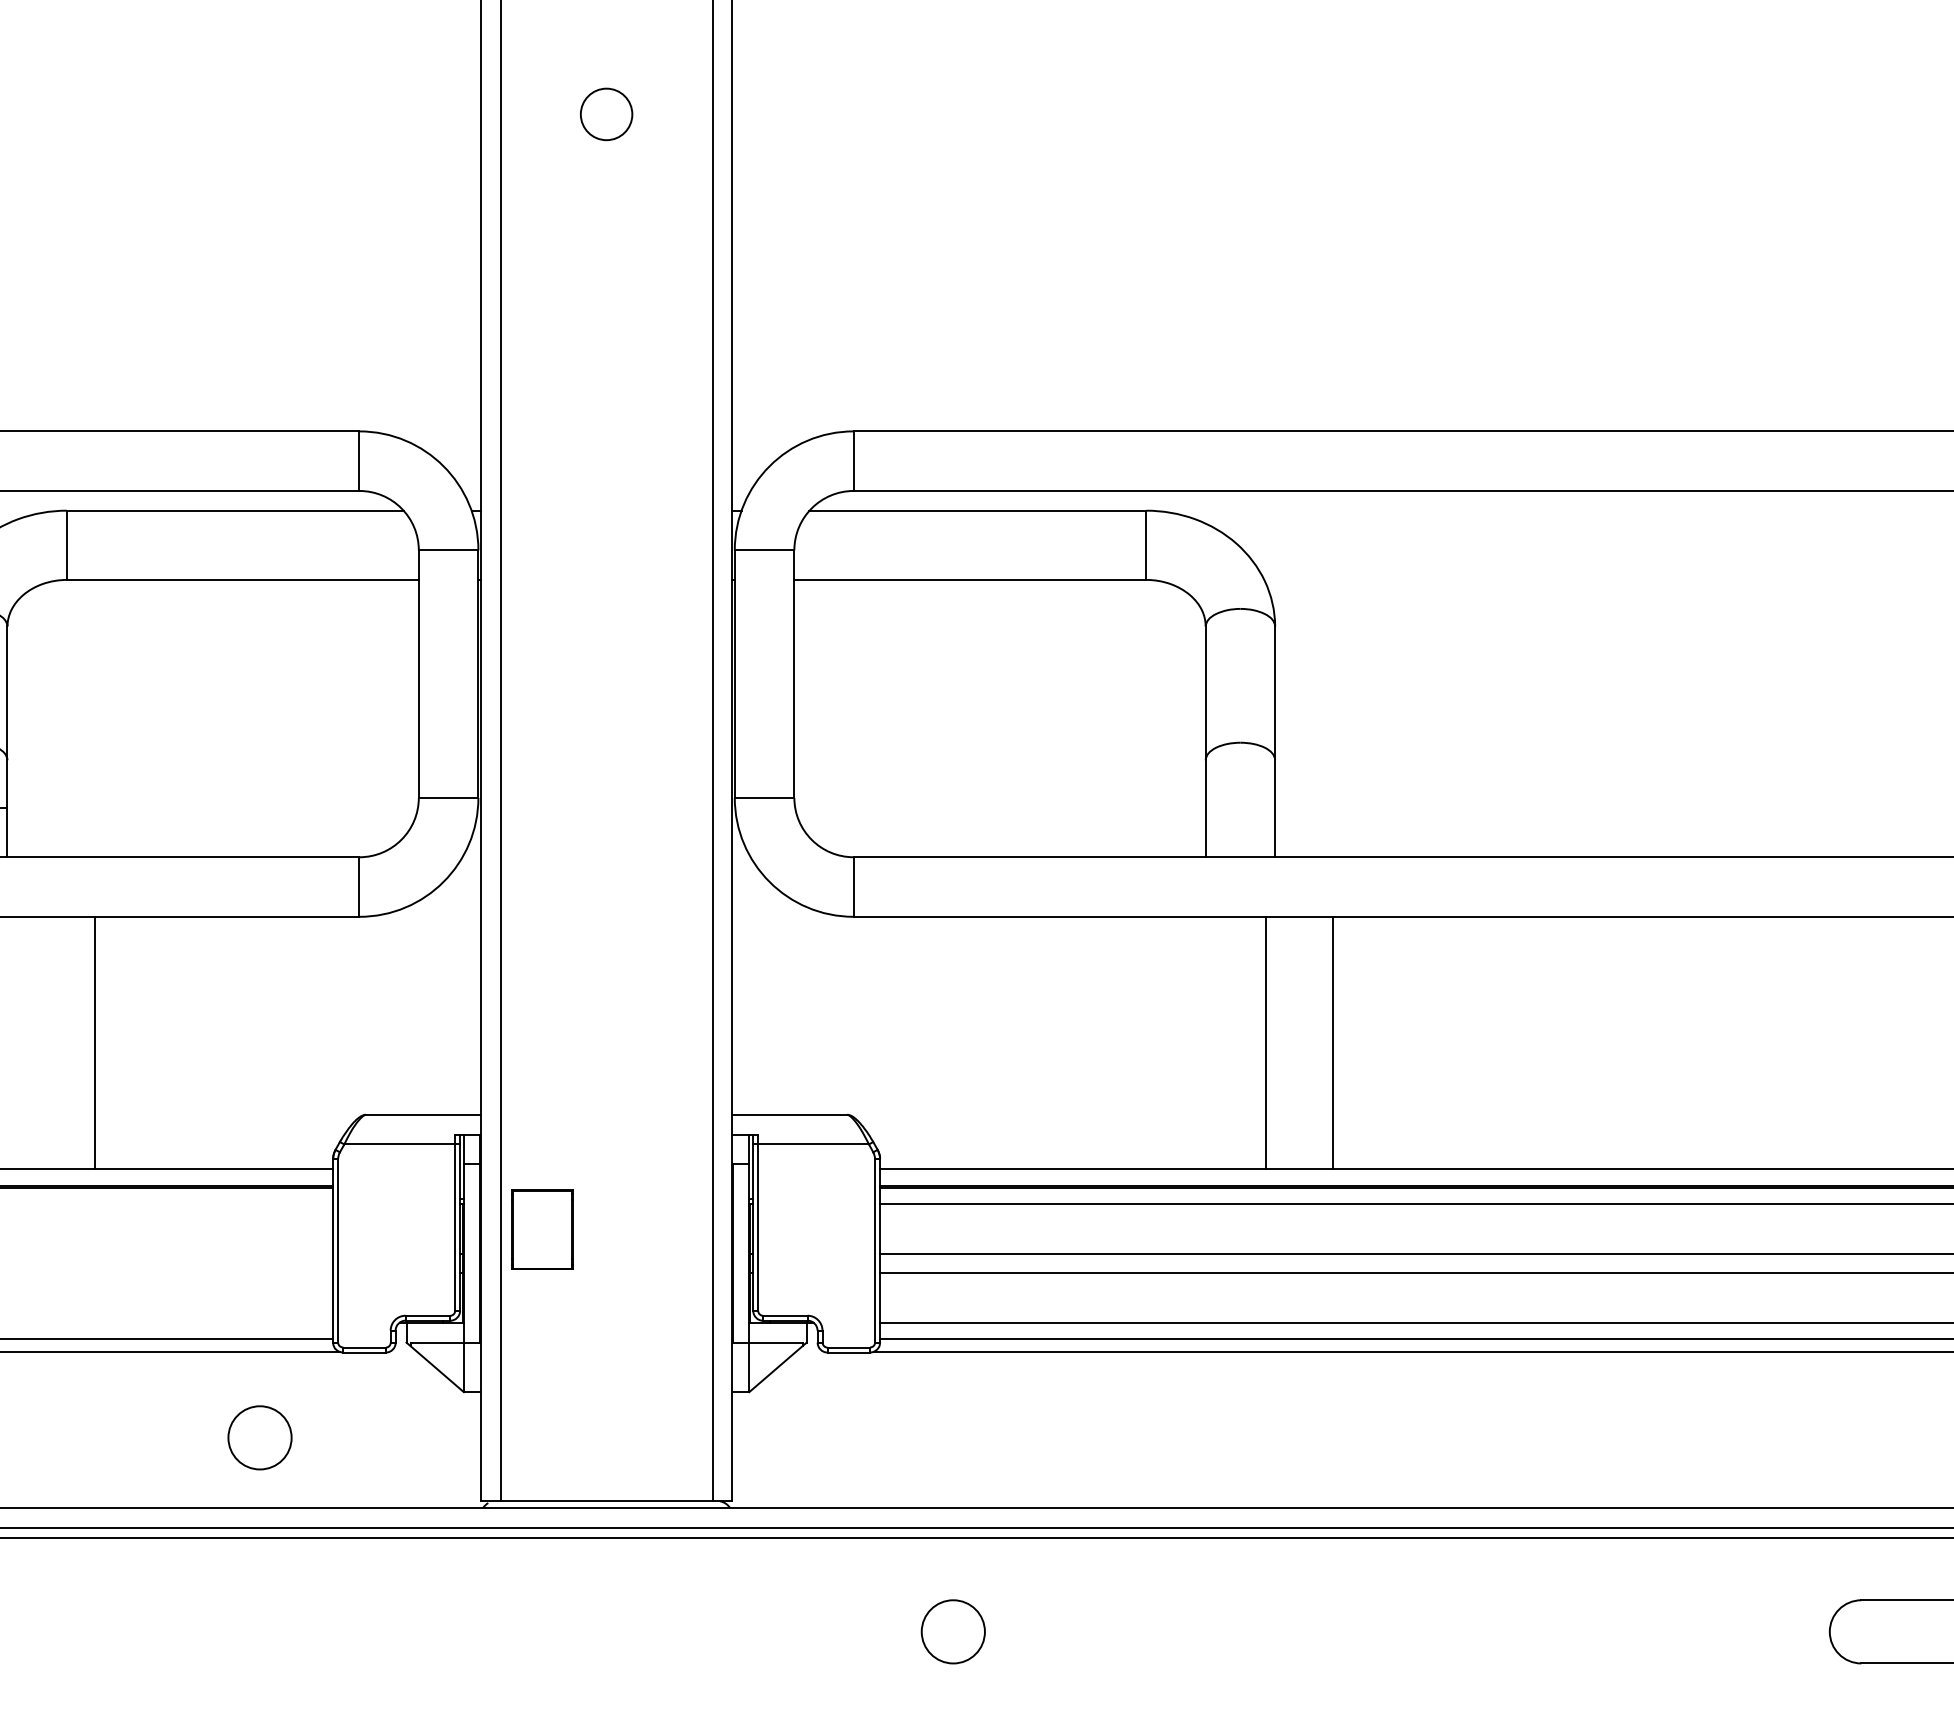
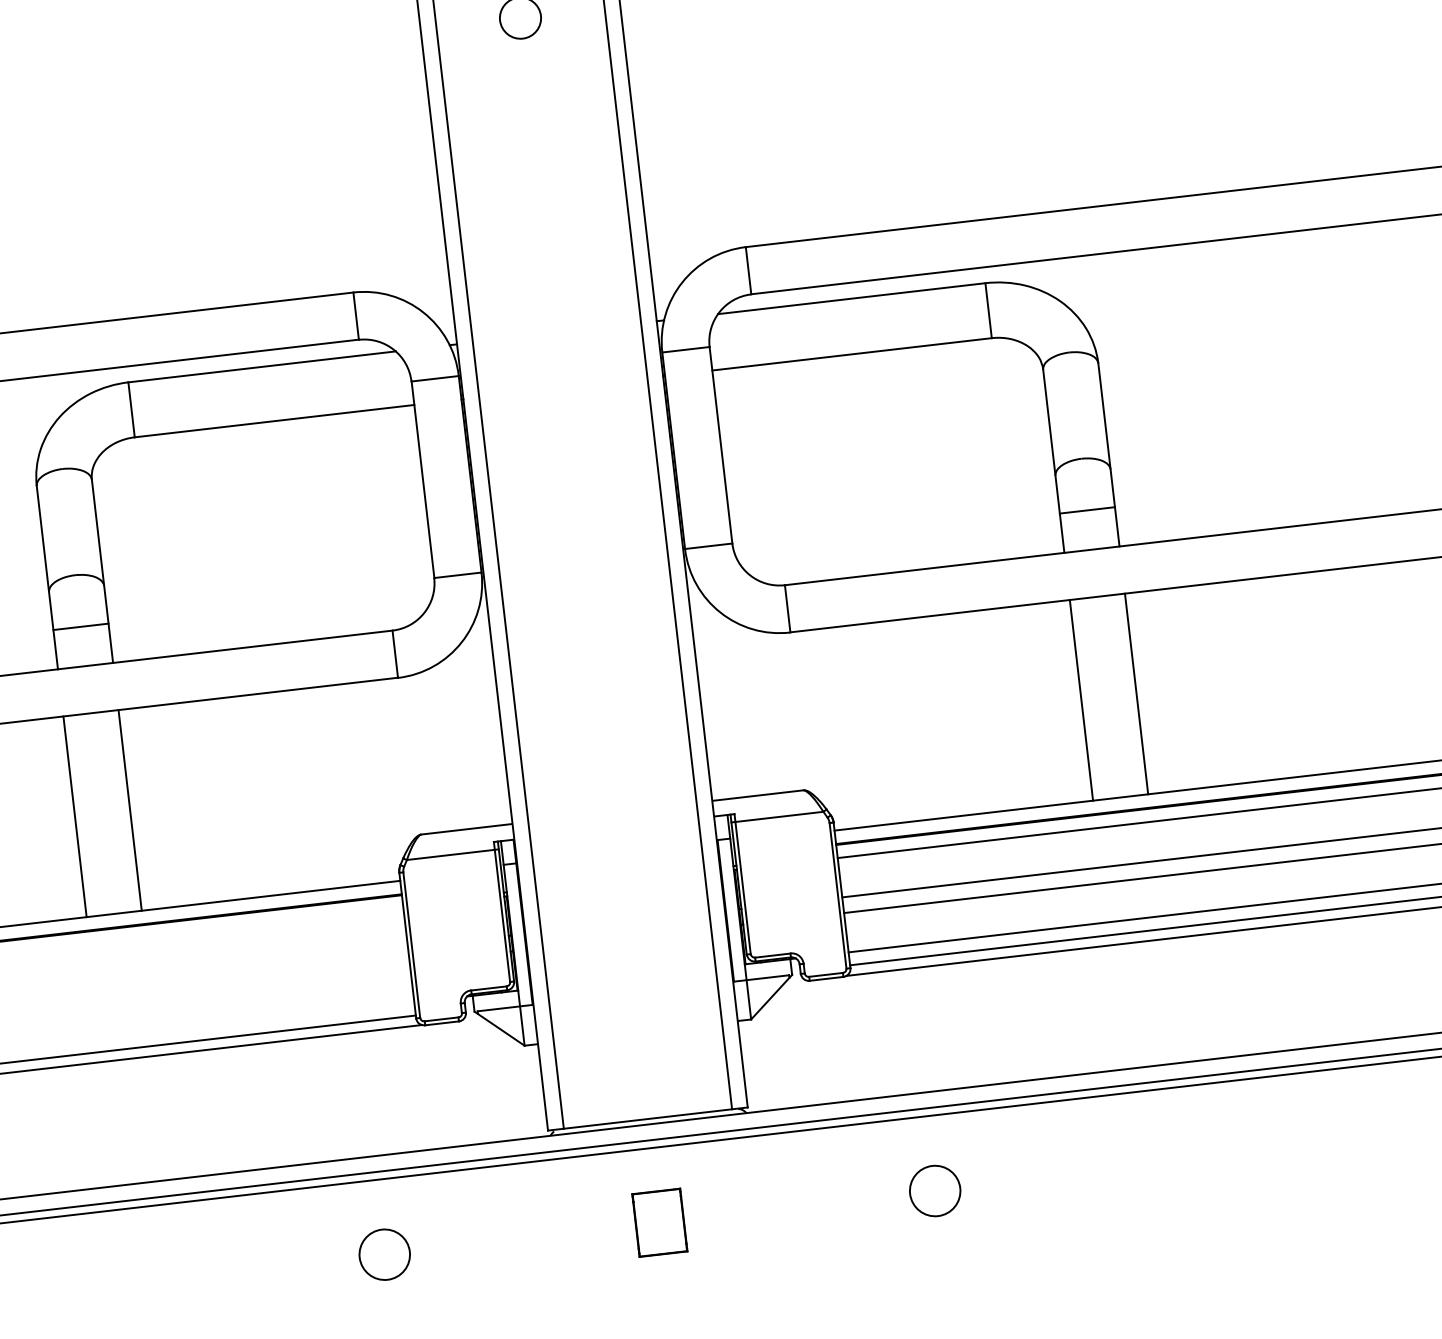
line: (1240, 807) -> (1087, 510), added
line: (95, 1042) -> (130, 810), moved
line: (1265, 1042) -> (1081, 699), moved
line: (1333, 1042) -> (1136, 693), moved
part: (542, 1229) -> (659, 1222), moved
circle: (259, 1437) -> (384, 1254), moved

